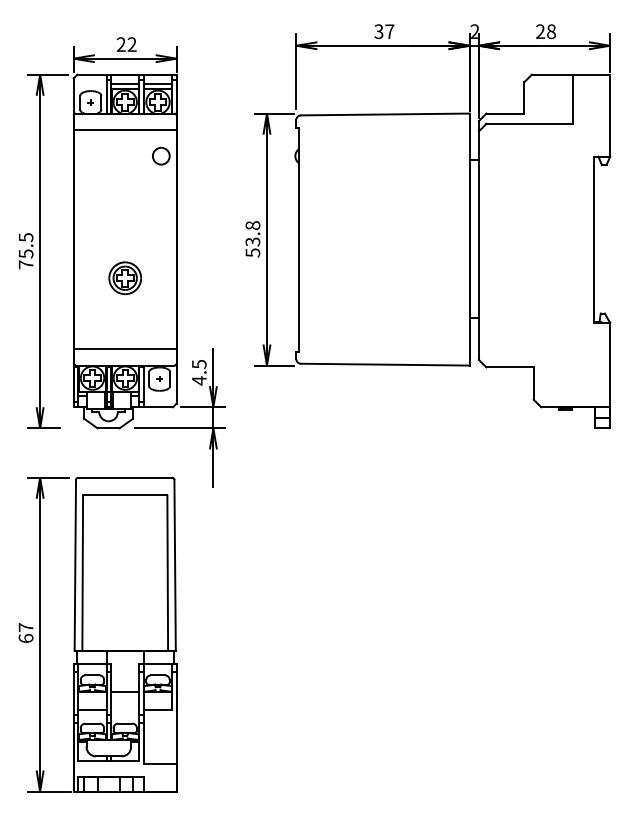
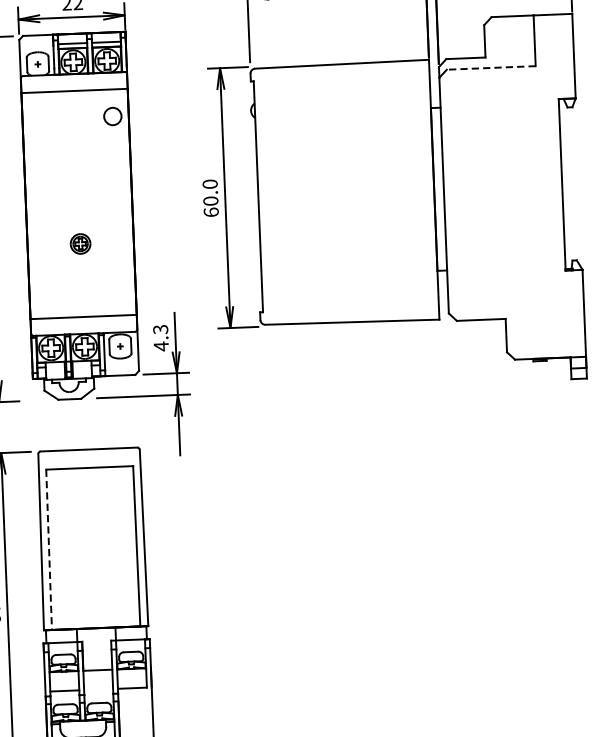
line: (529, 123) -> (491, 67), solid -> dashed
text: (252, 239) -> (210, 198), 53.8 -> 60.0
part: (124, 278) -> (79, 244), size x0.6
text: (199, 364) -> (160, 329), 4.5 -> 4.3
line: (82, 573) -> (48, 550), solid -> dashed

